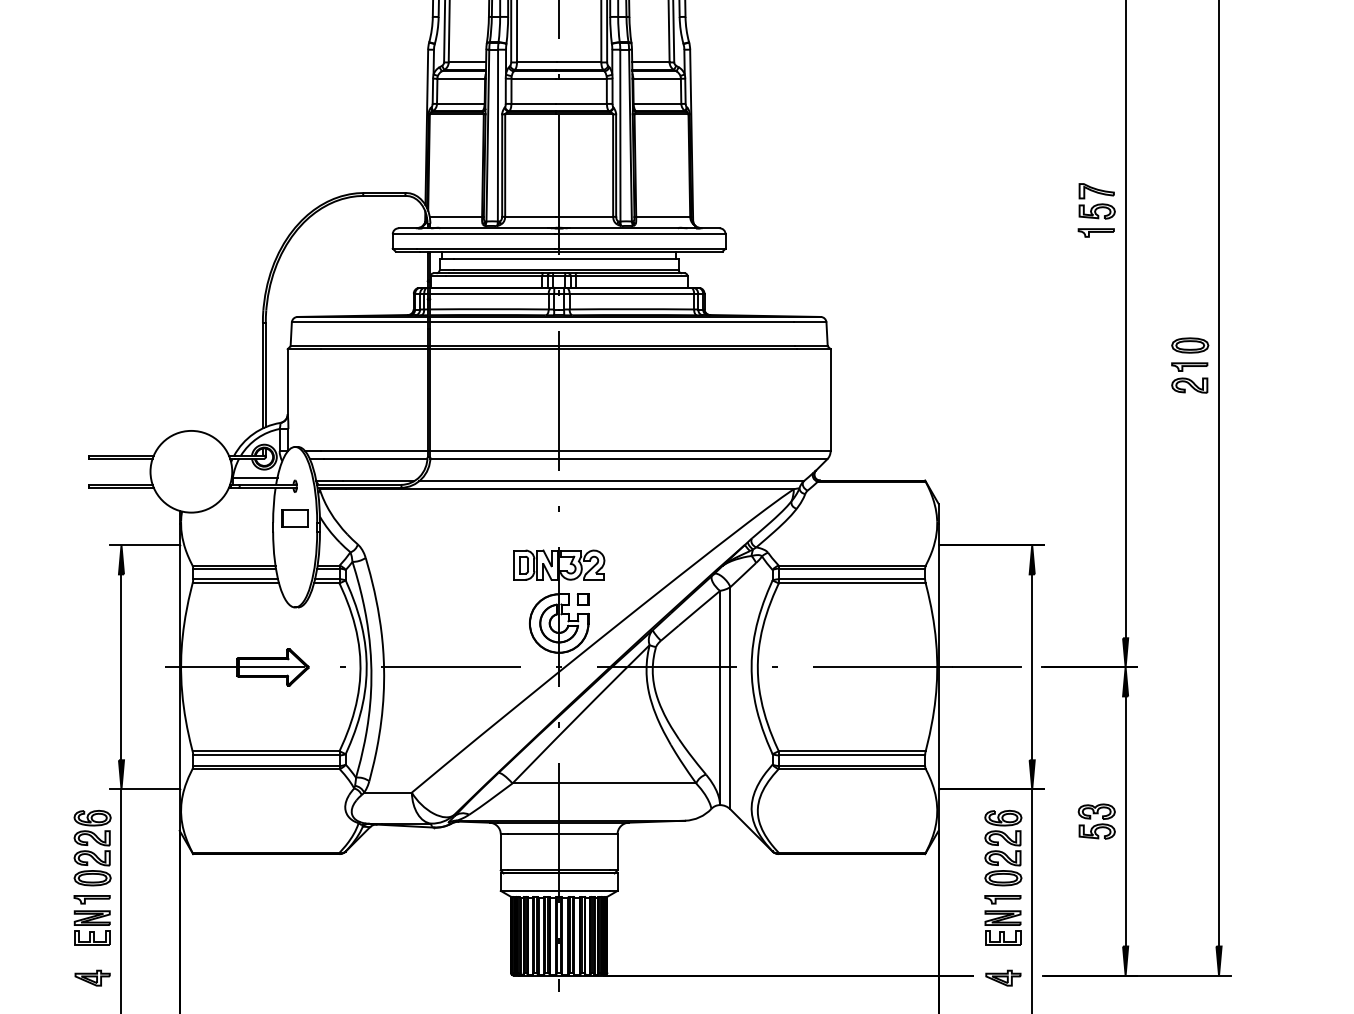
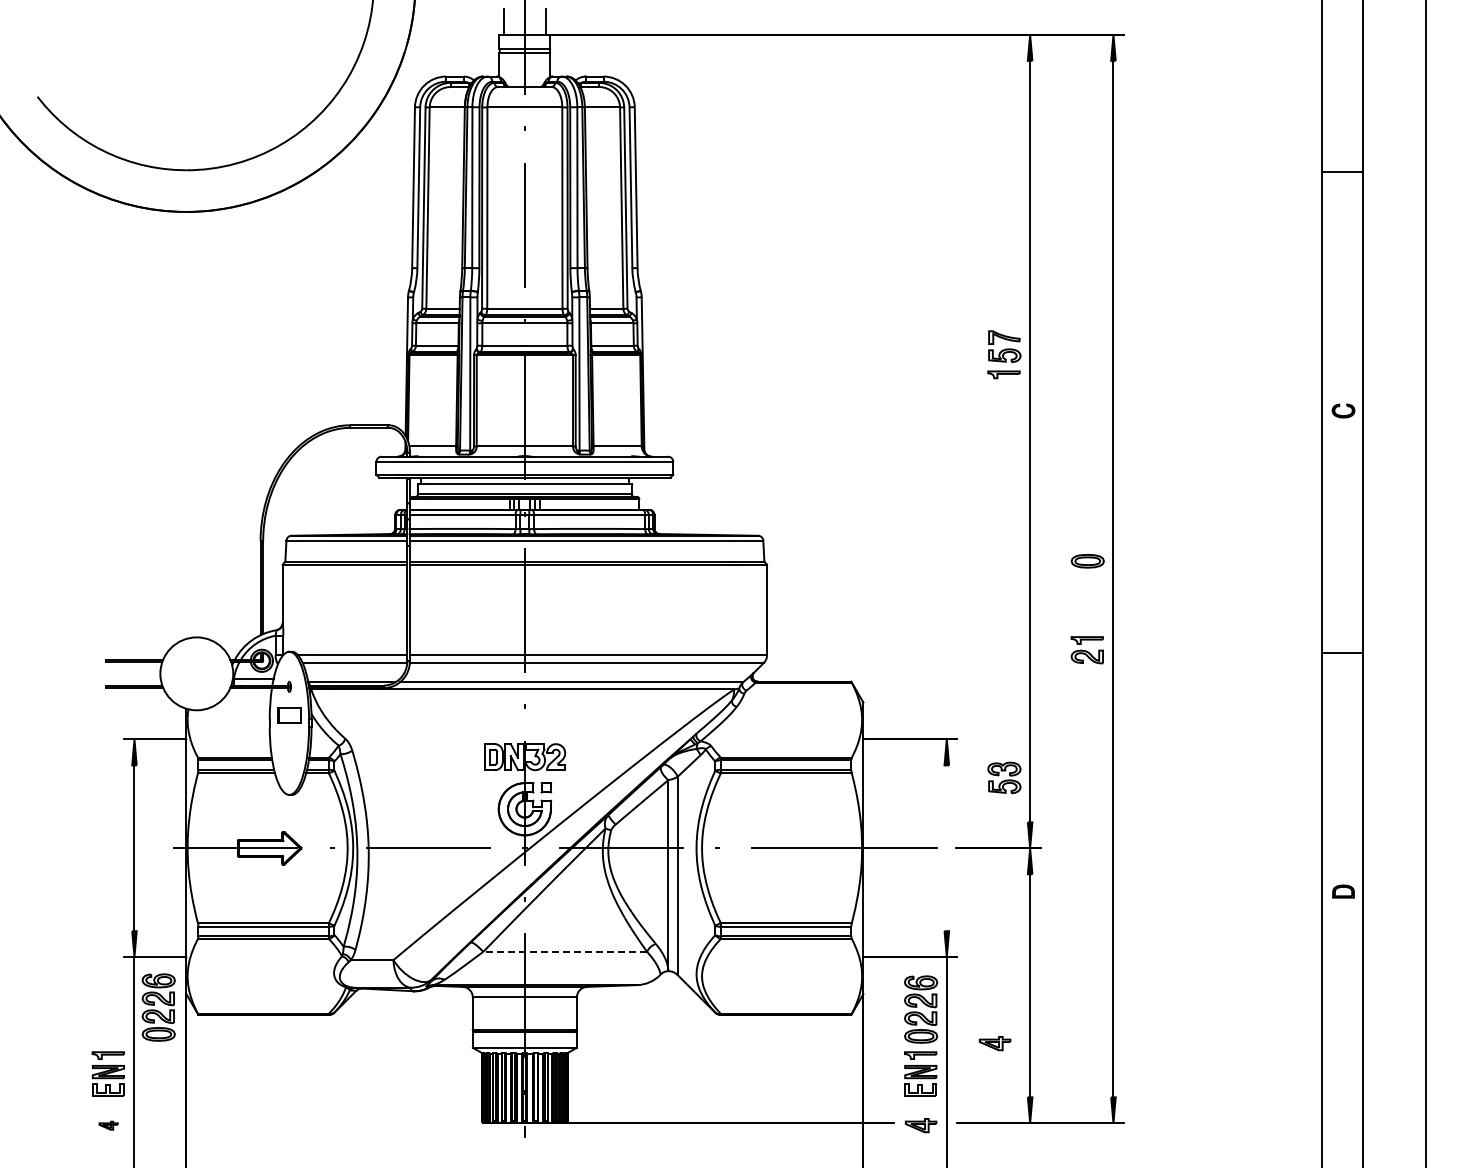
part: (1096, 210) -> (1004, 354), moved
part: (1188, 378) -> (1086, 650), moved
line: (1031, 667) -> (946, 848), removed
line: (604, 783) -> (565, 951), solid -> dashed
part: (1096, 821) -> (1004, 777), moved
part: (92, 848) -> (158, 1007), moved
part: (1086, 886) -> (995, 1043), added
part: (92, 978) -> (108, 1125), size x0.6

